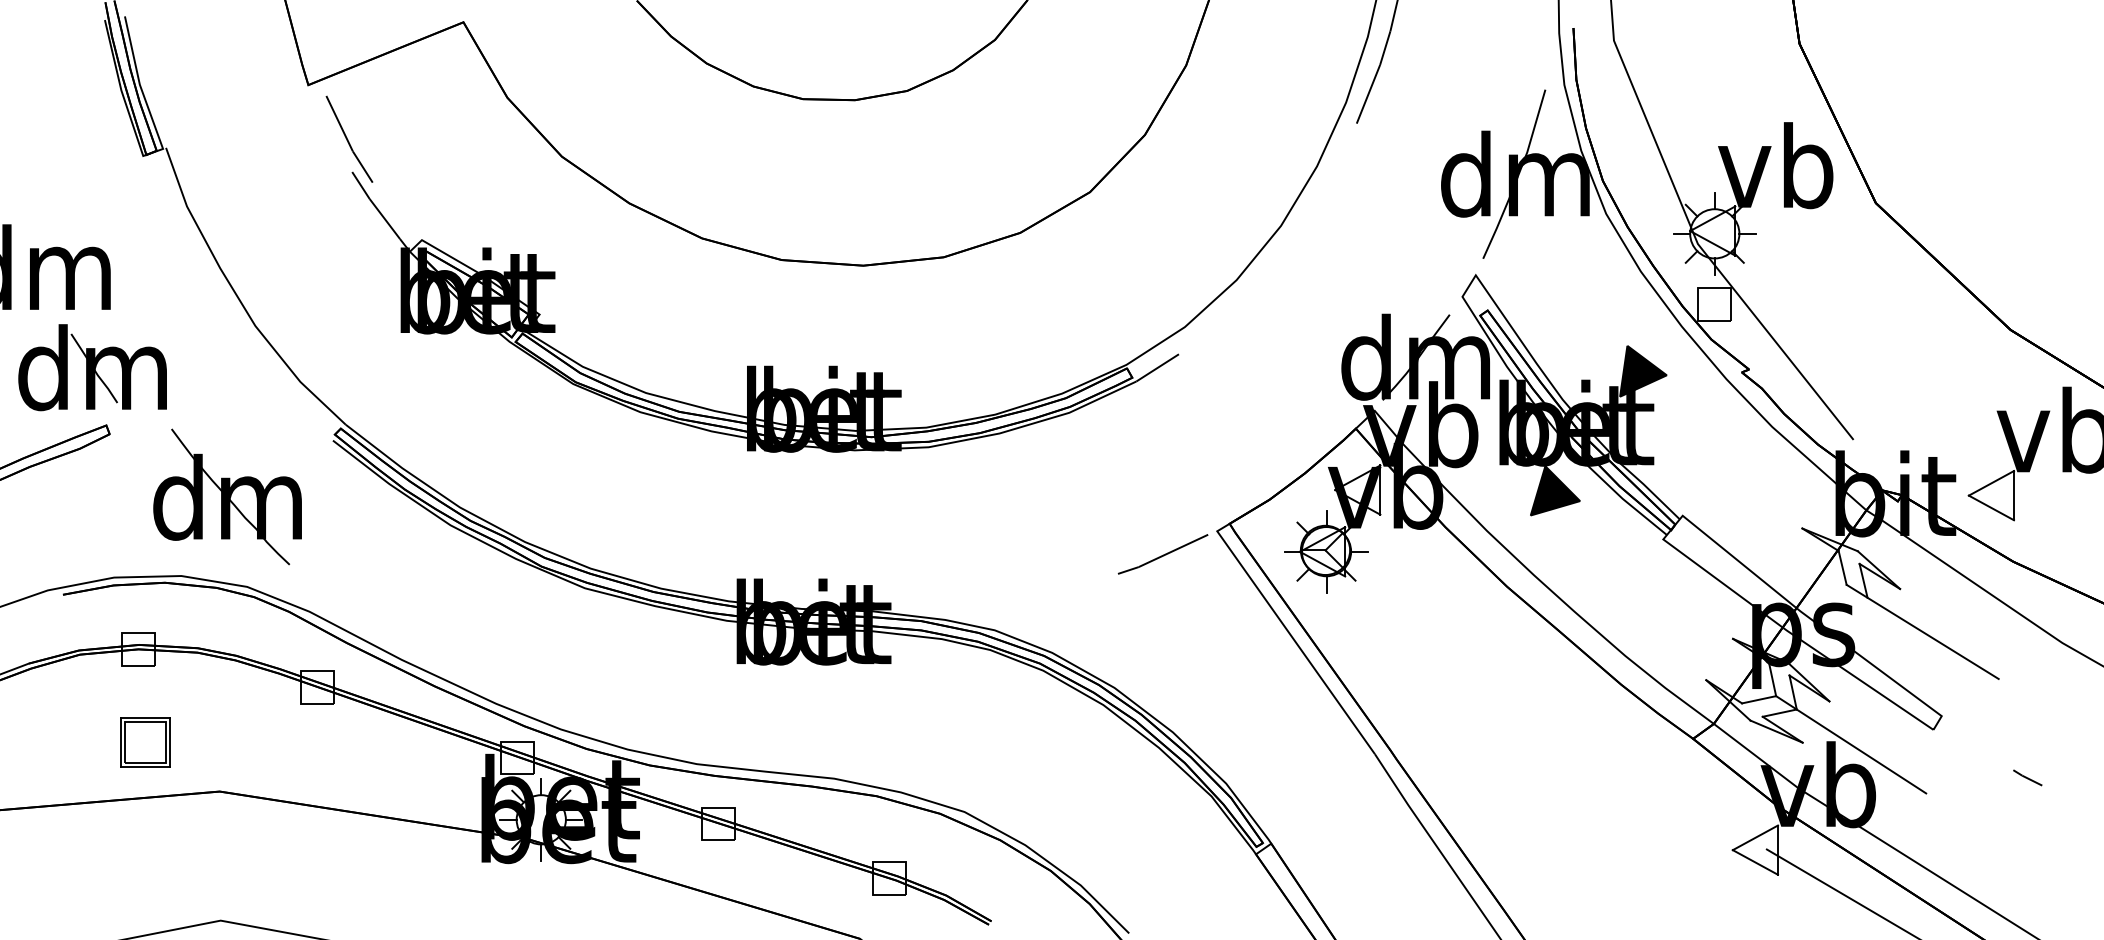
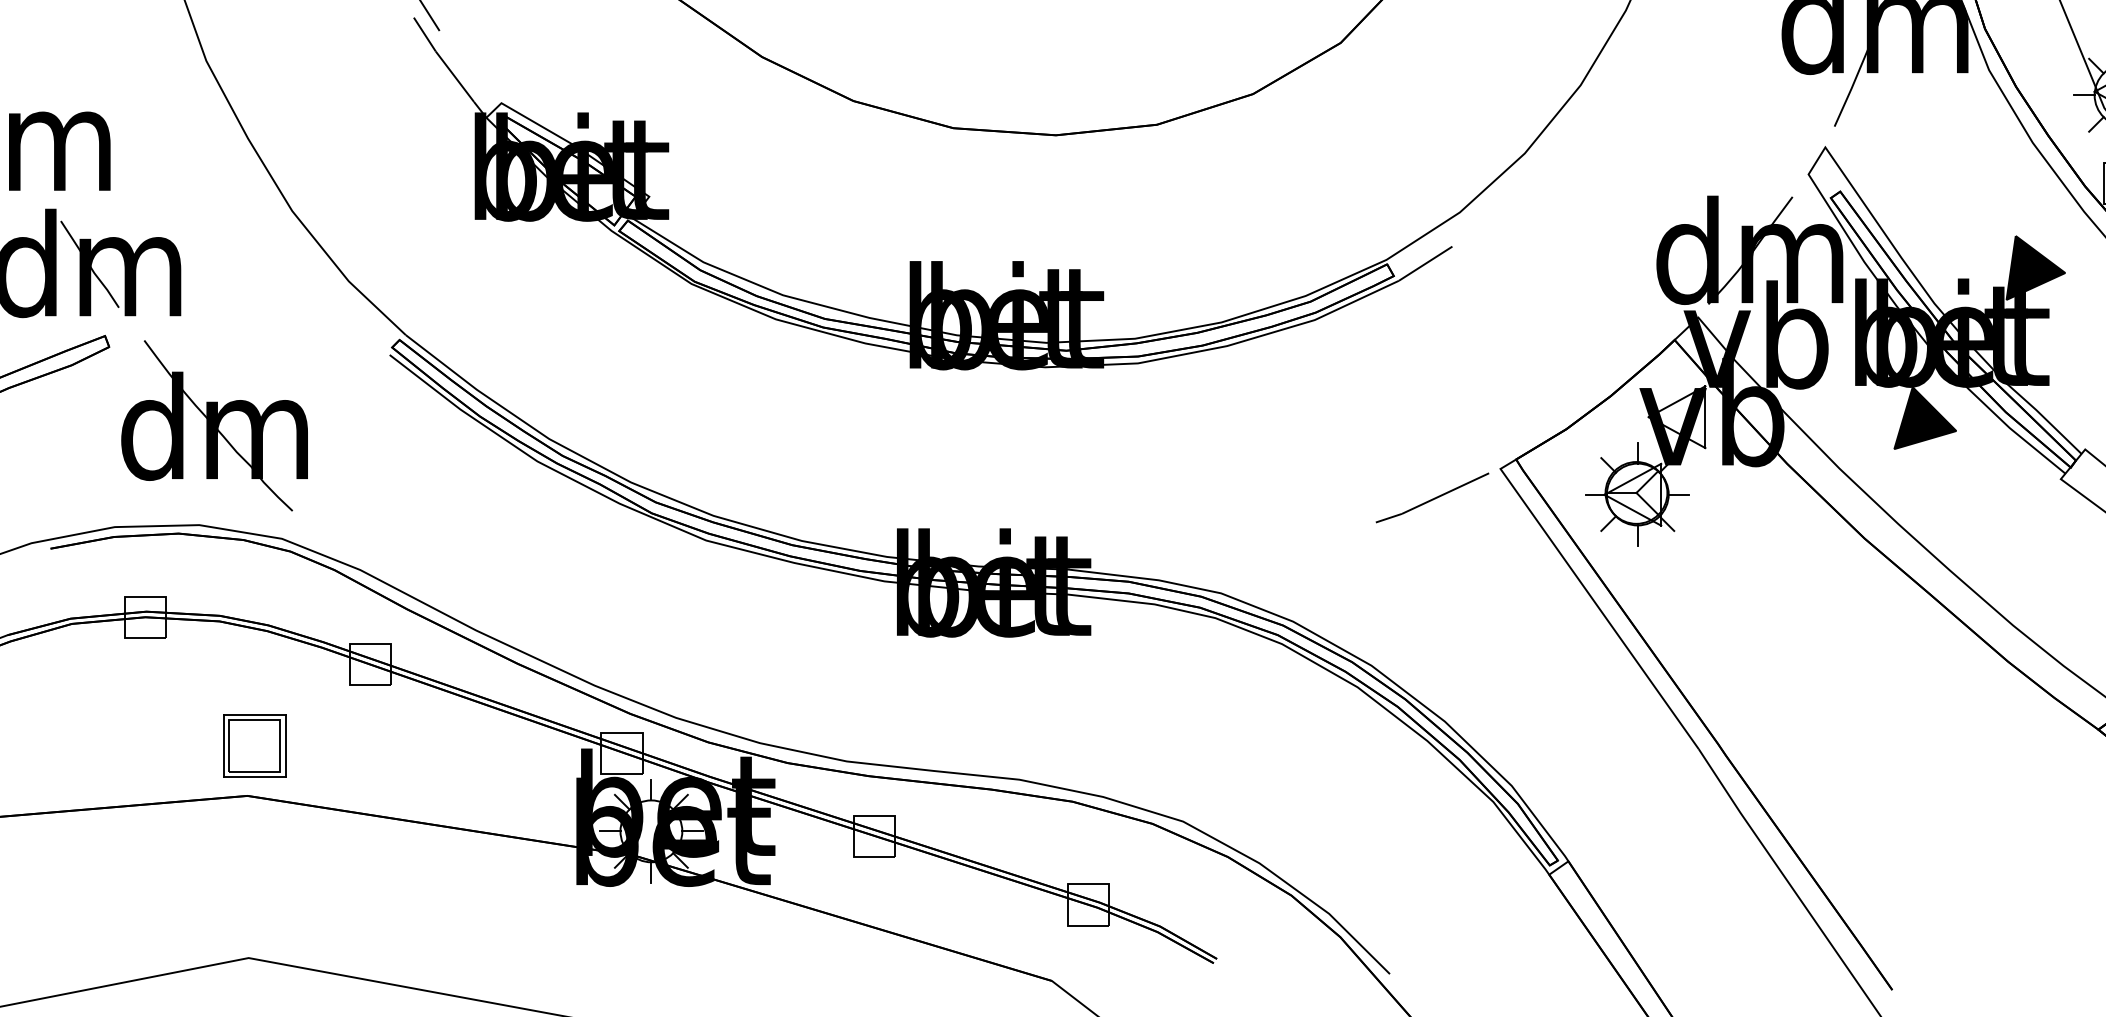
part: (227, 496) -> (214, 425), moved
part: (145, 742) -> (254, 745), moved

